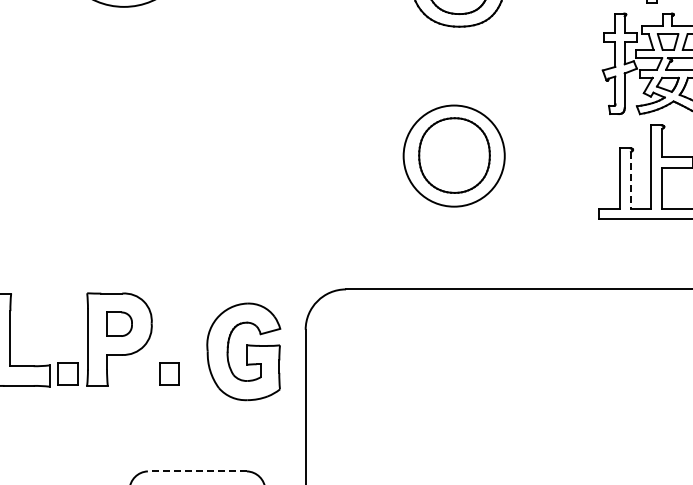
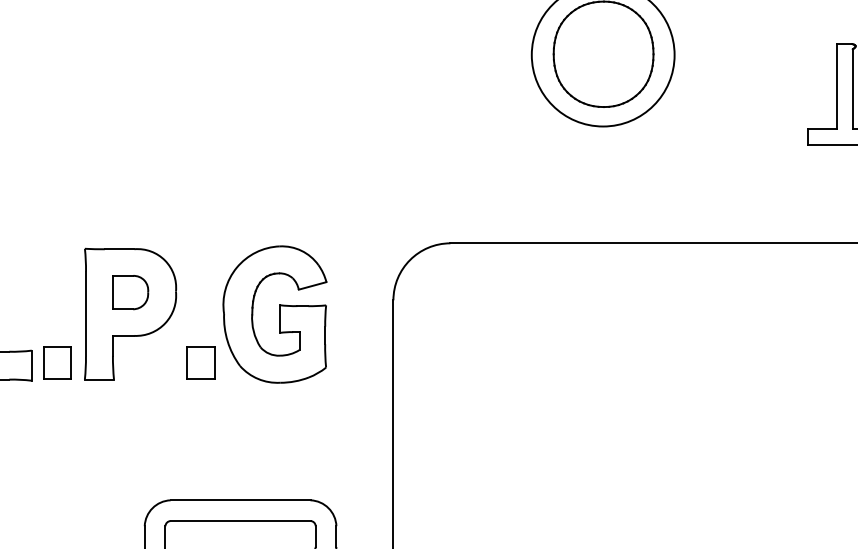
line: (630, 180) -> (852, 89), dashed -> solid
part: (243, 351) -> (274, 314), moved
line: (197, 471) -> (240, 500), dashed -> solid

